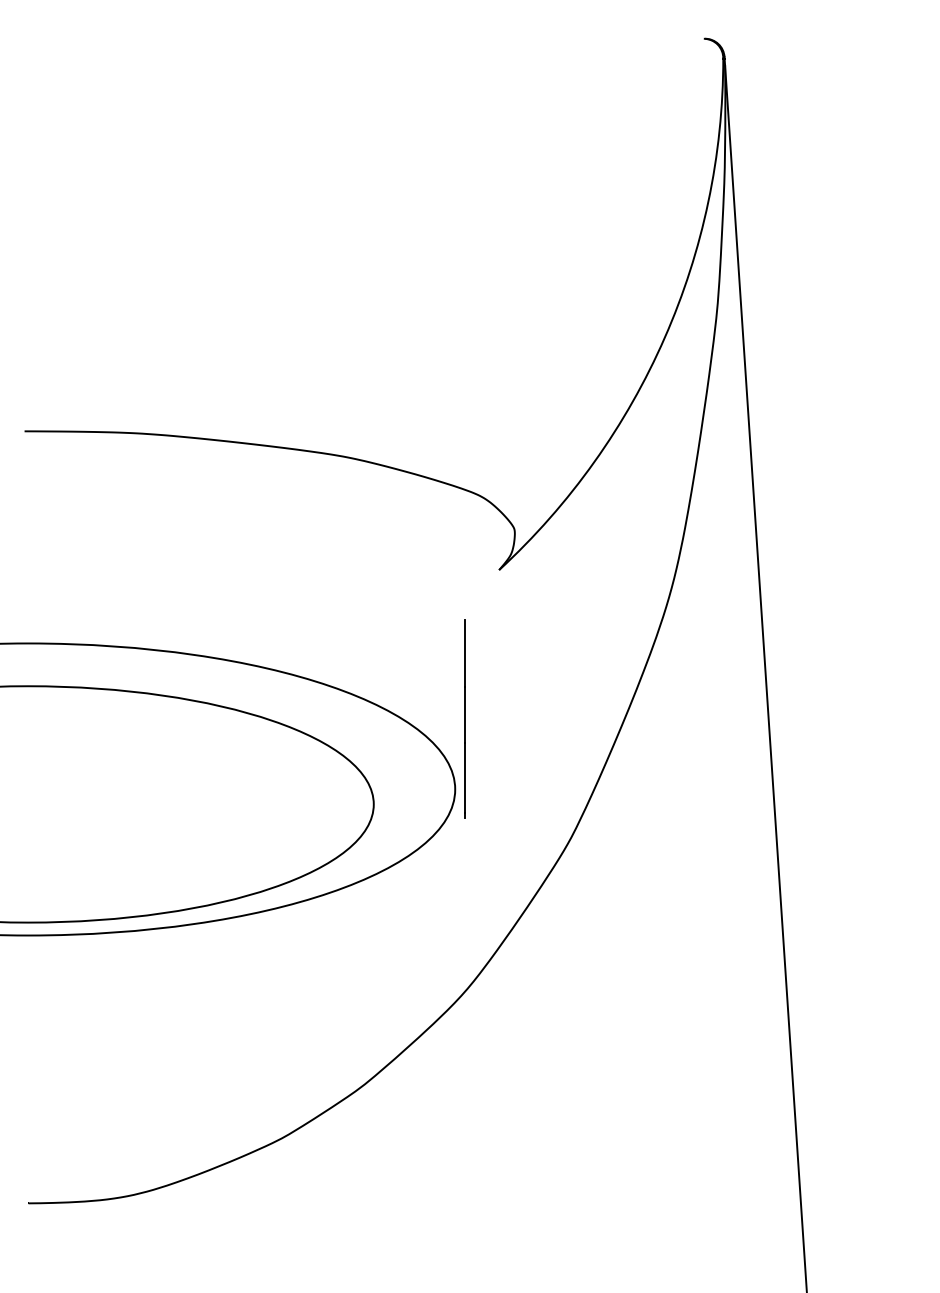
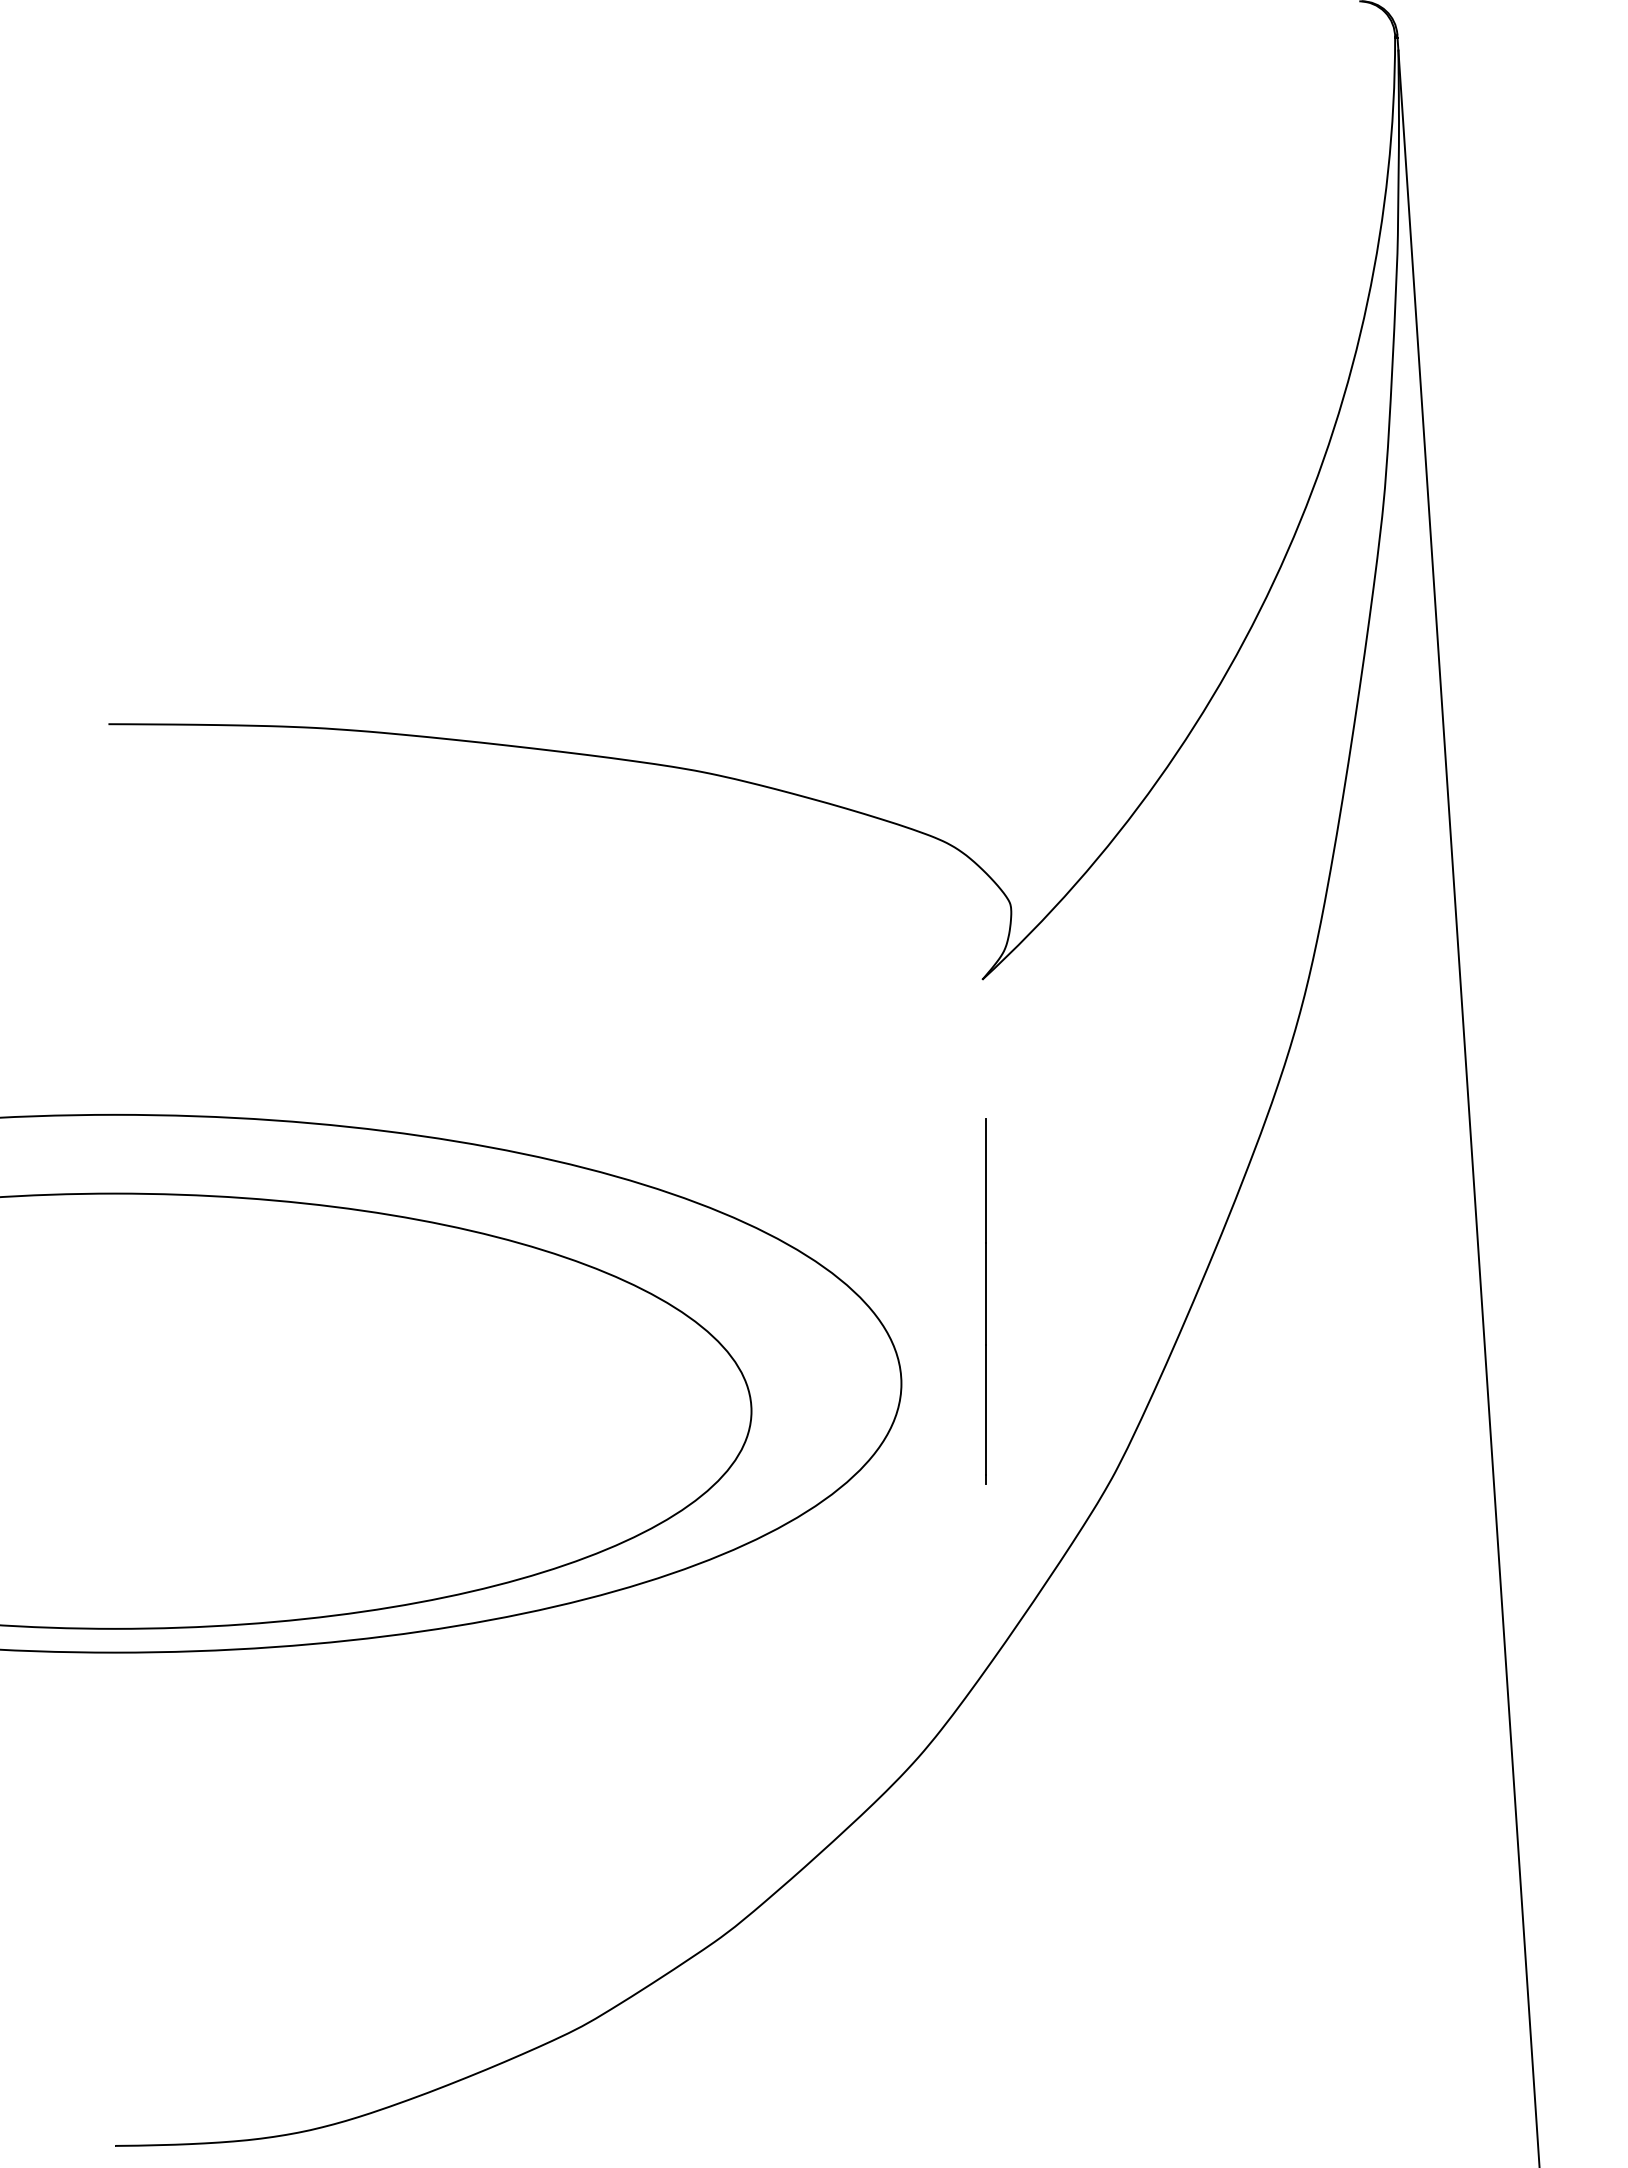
line: (464, 718) -> (984, 1300), moved

